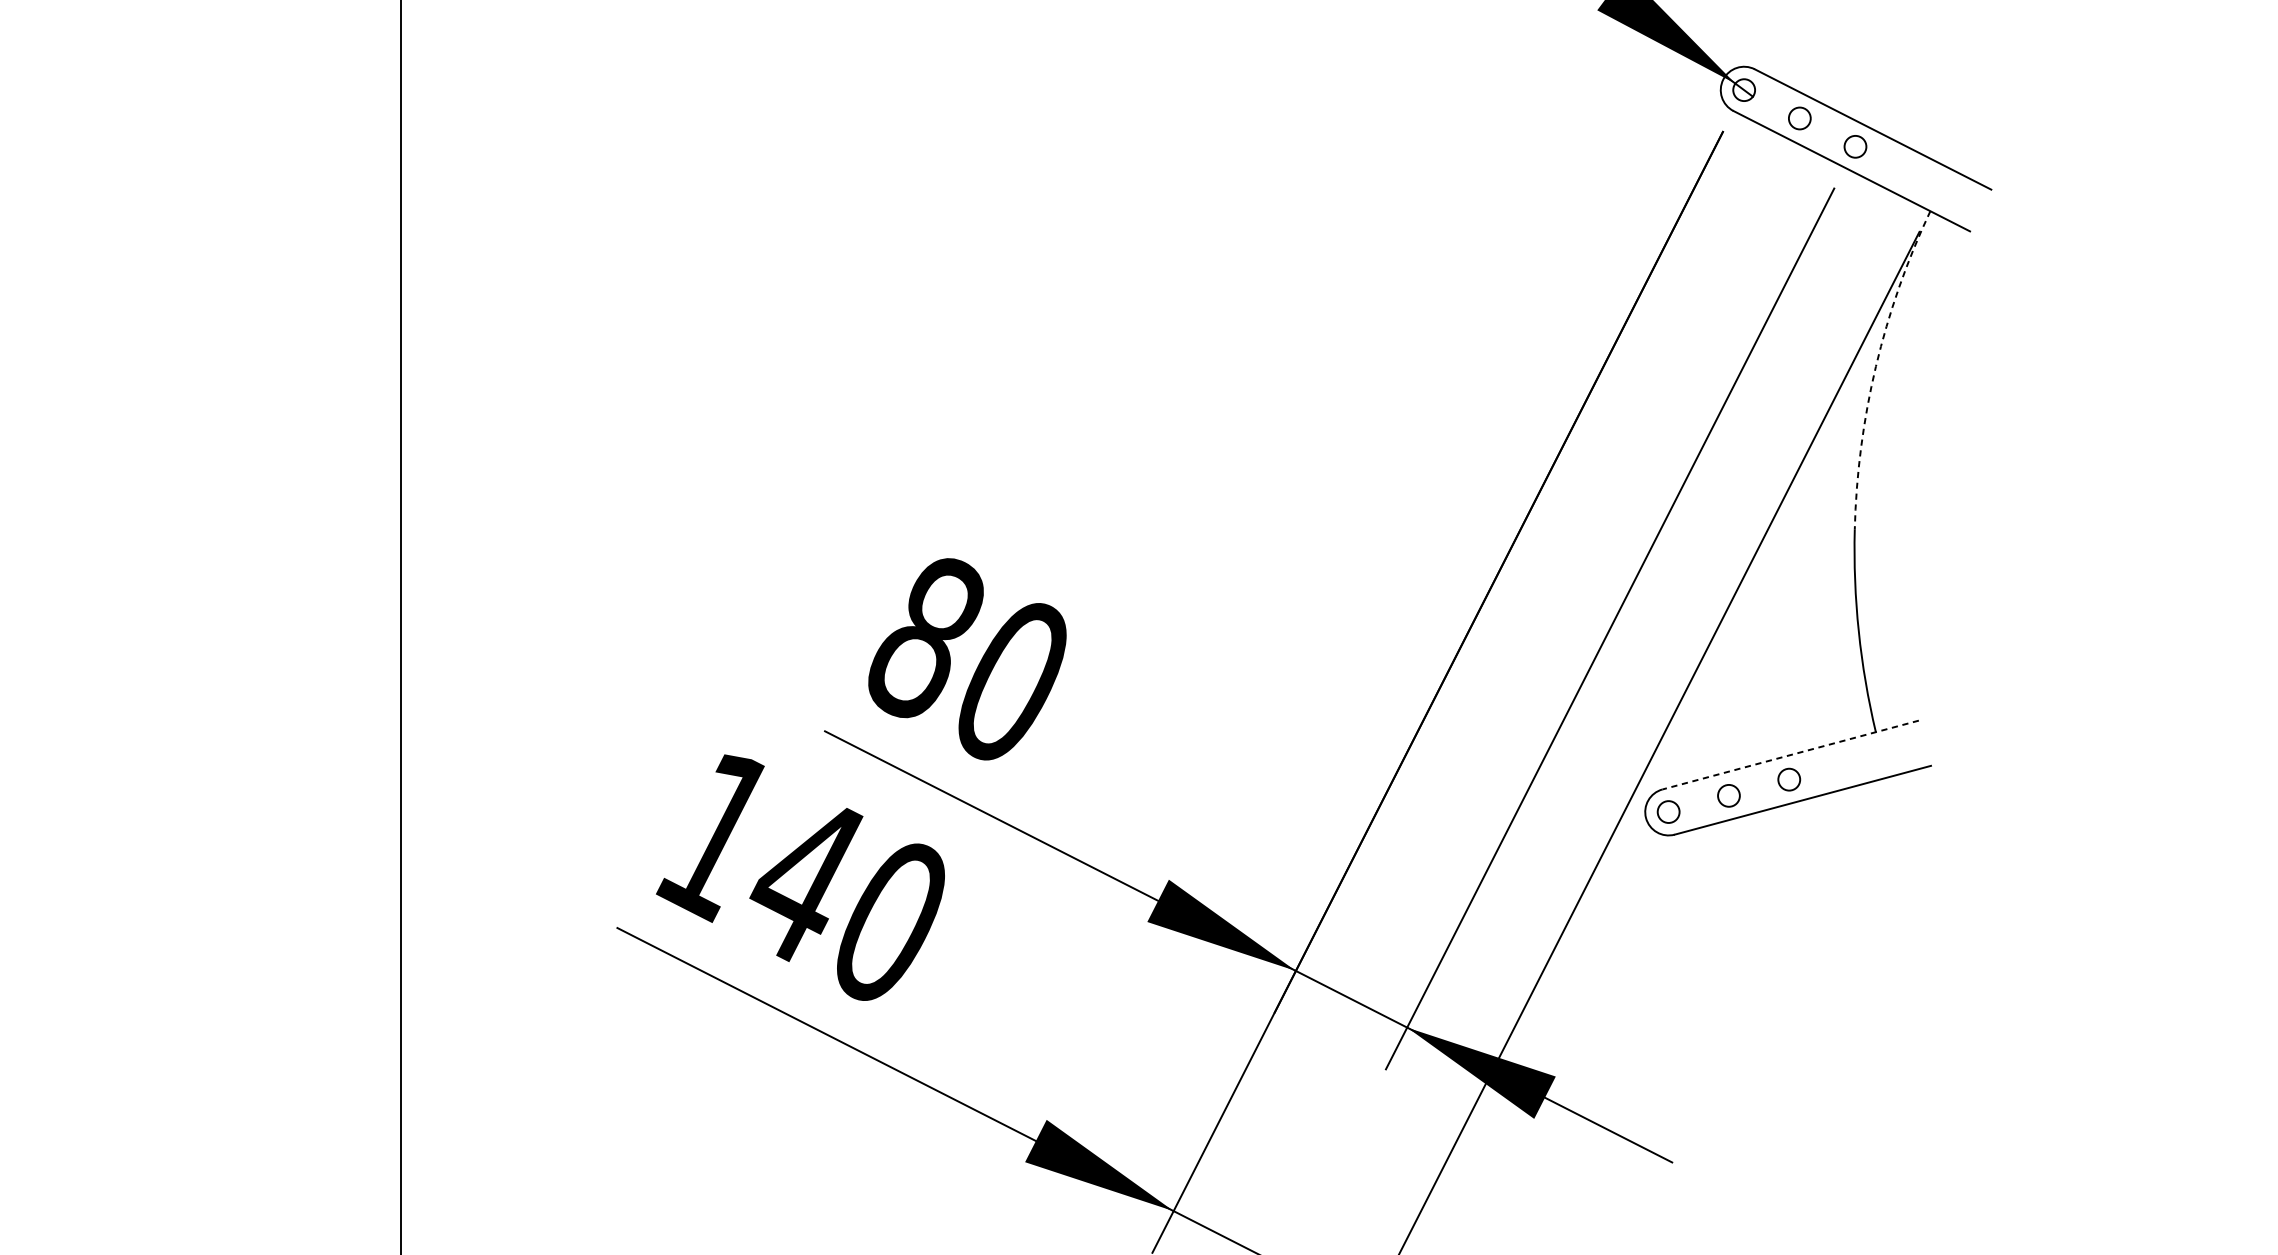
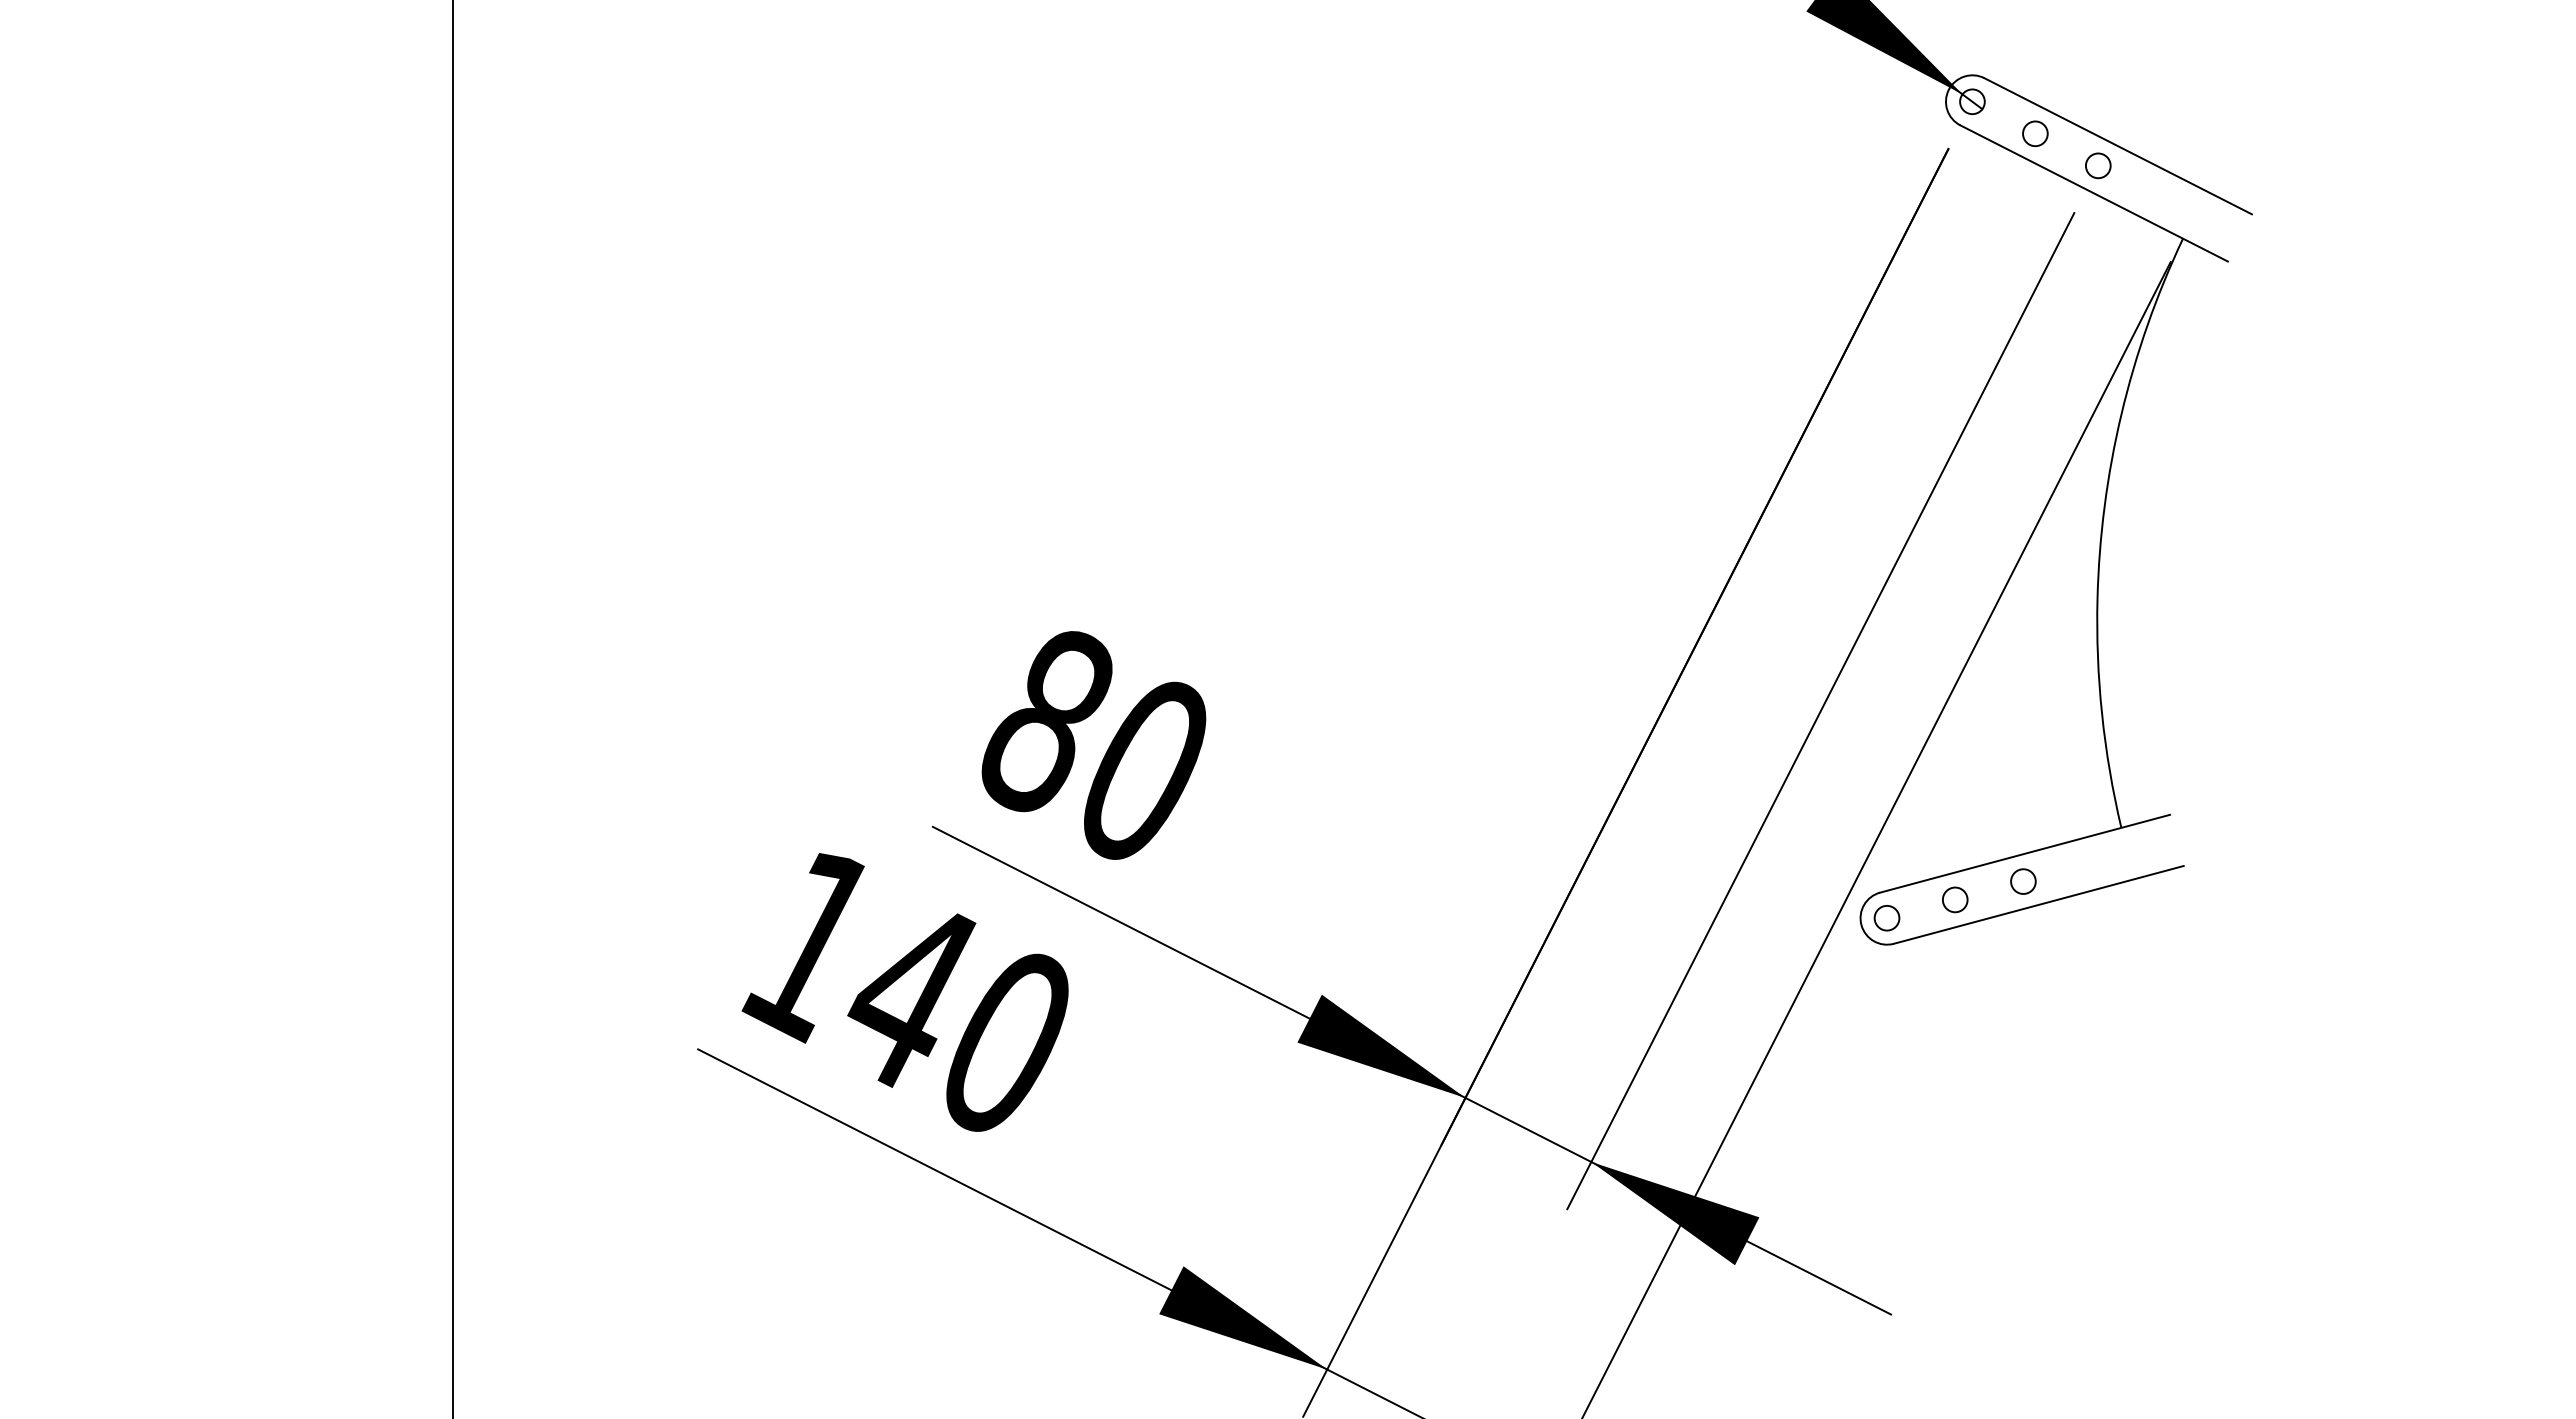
arc: (1875, 366) -> (2121, 414), dashed -> solid
line: (1790, 754) -> (2024, 853), dashed -> solid

